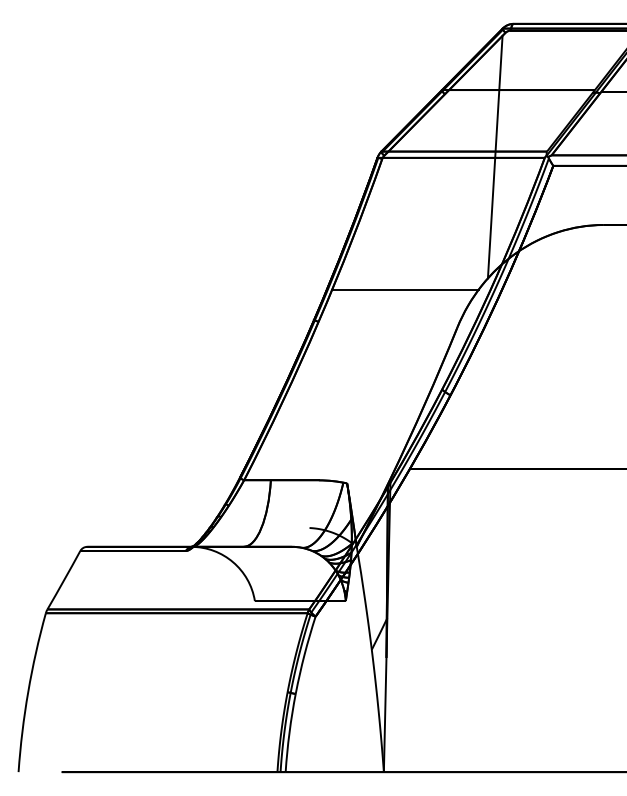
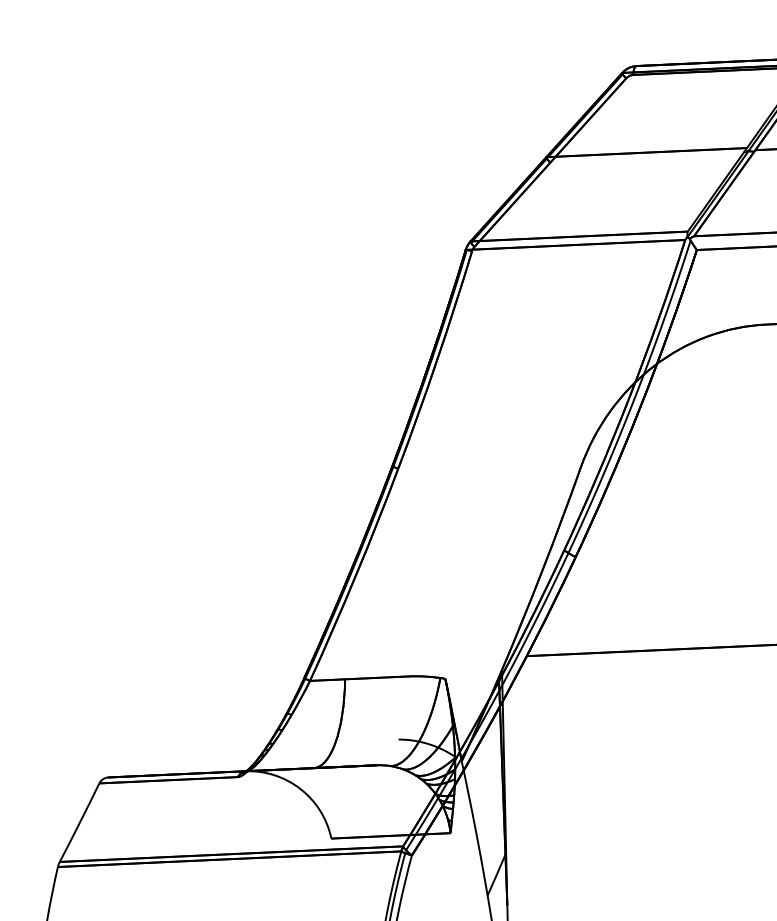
line: (494, 156) -> (619, 241), removed
line: (405, 289) -> (510, 420), removed

